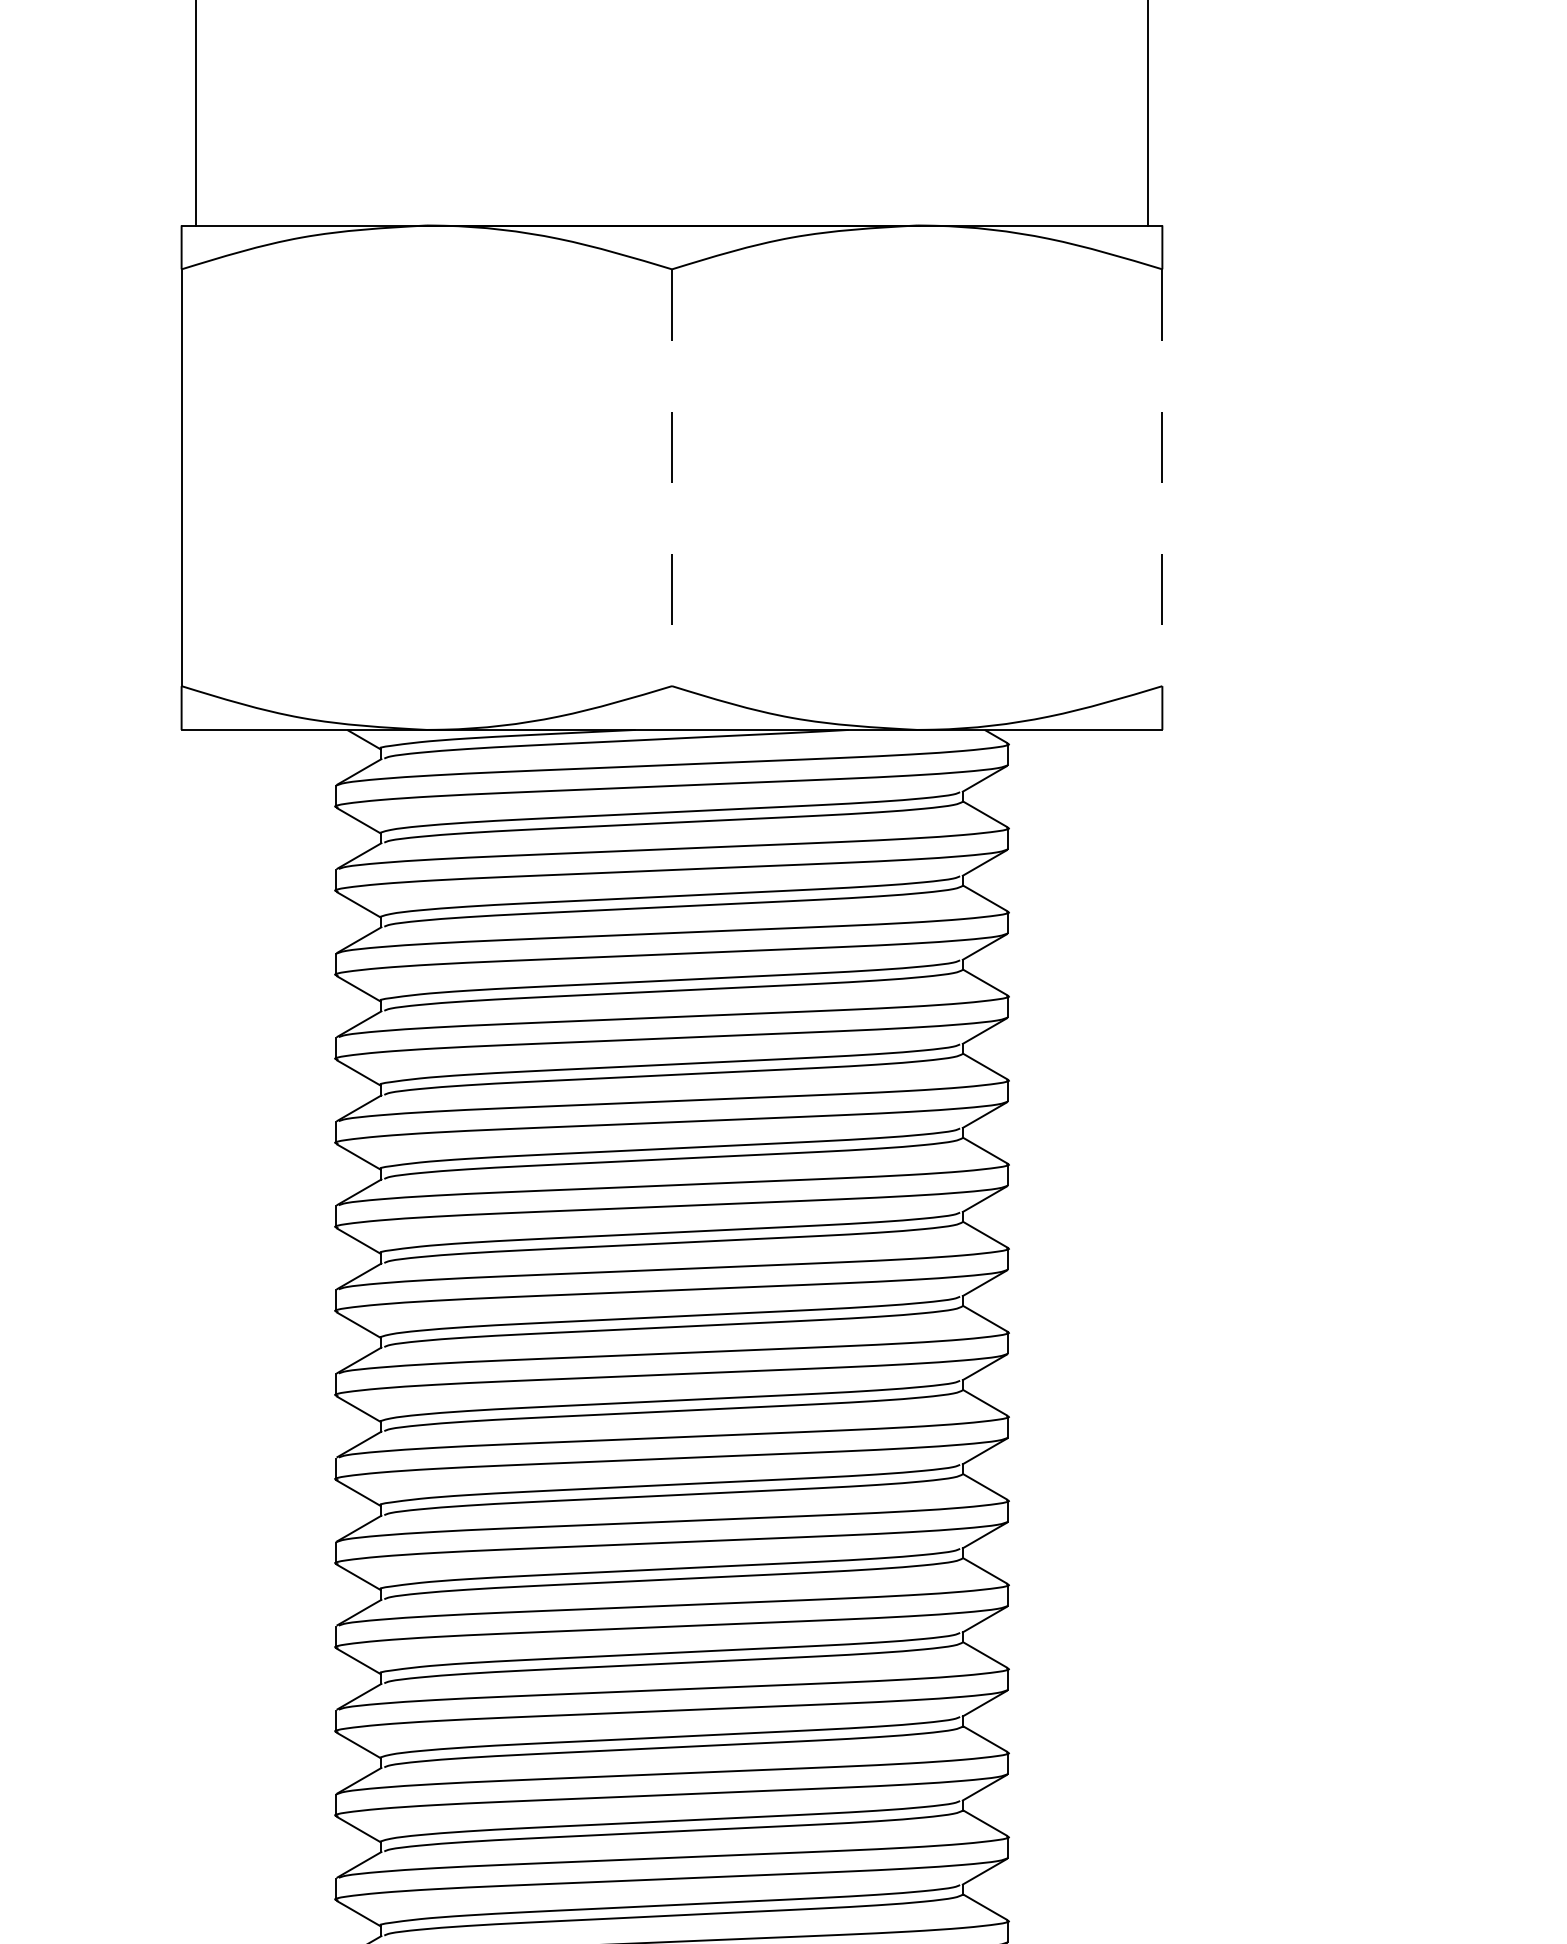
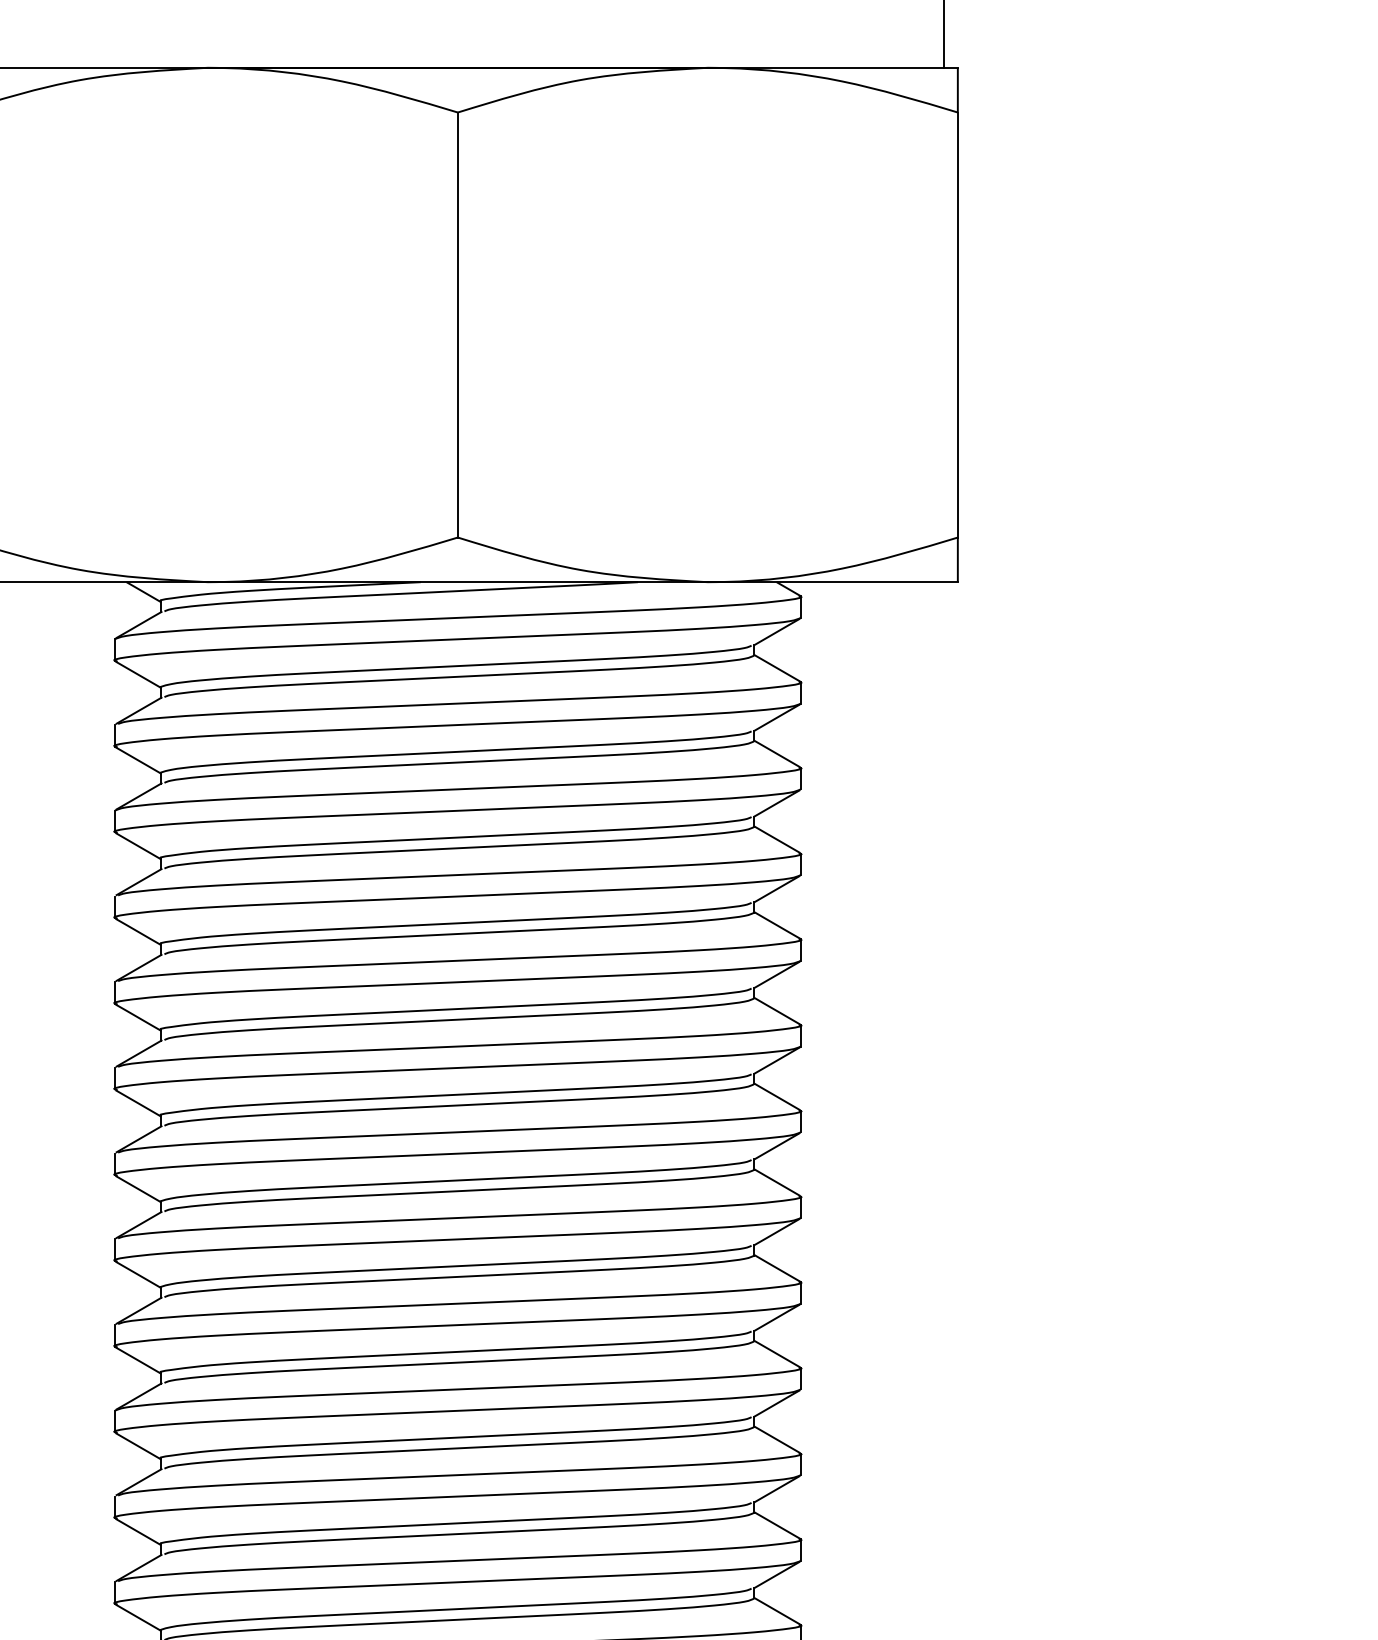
line: (672, 478) -> (458, 325), dashed -> solid
line: (1162, 478) -> (957, 325), dashed -> solid

